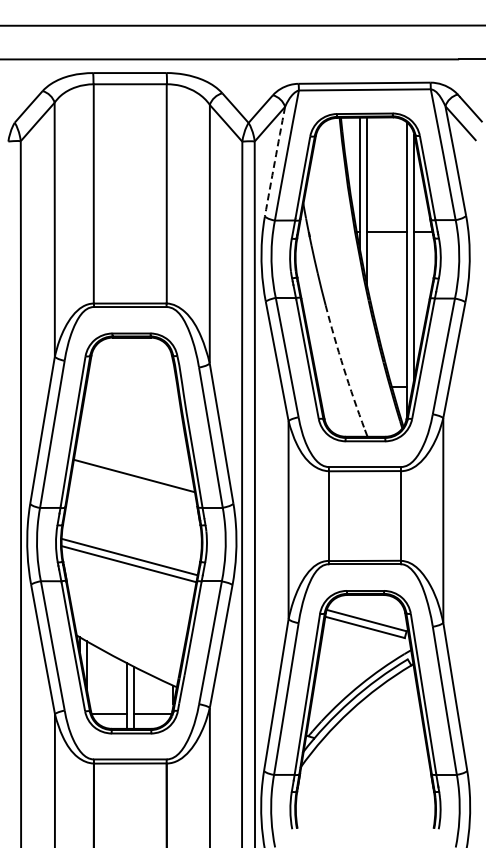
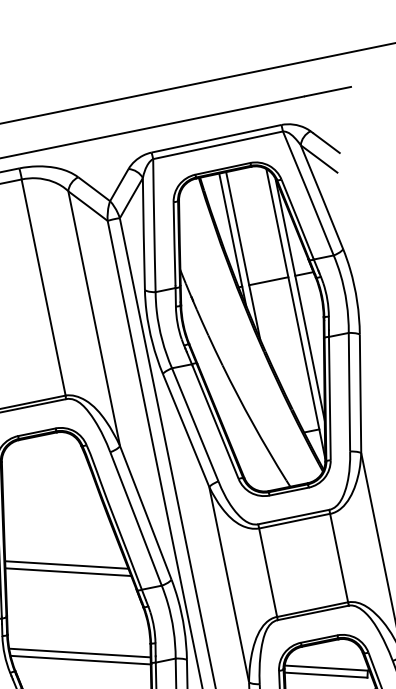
arc: (274, 161) -> (143, 234), dashed -> solid
arc: (343, 368) -> (252, 424), dashed -> solid
line: (134, 468) -> (66, 564), added

